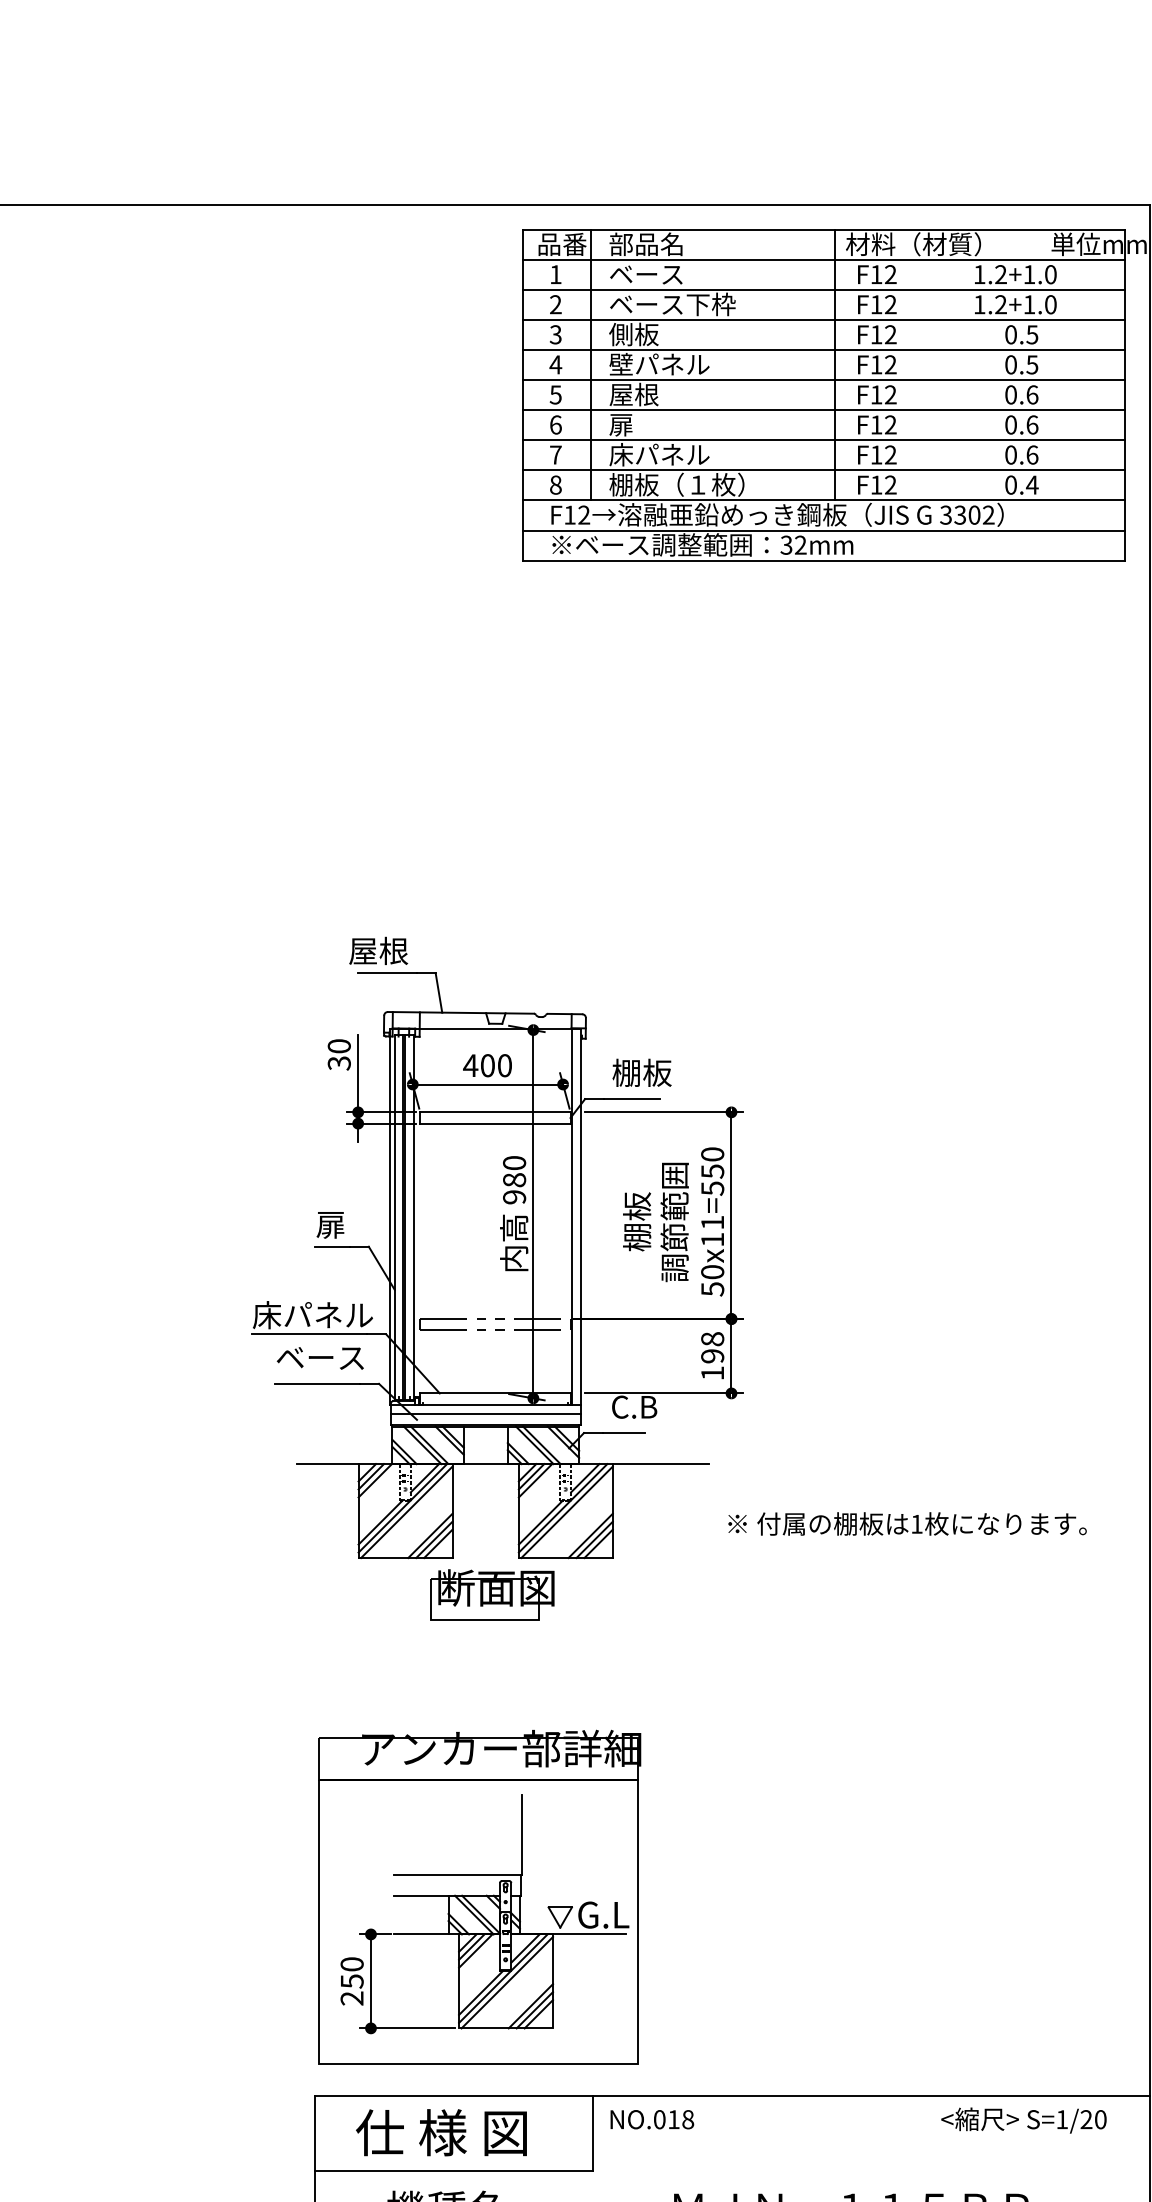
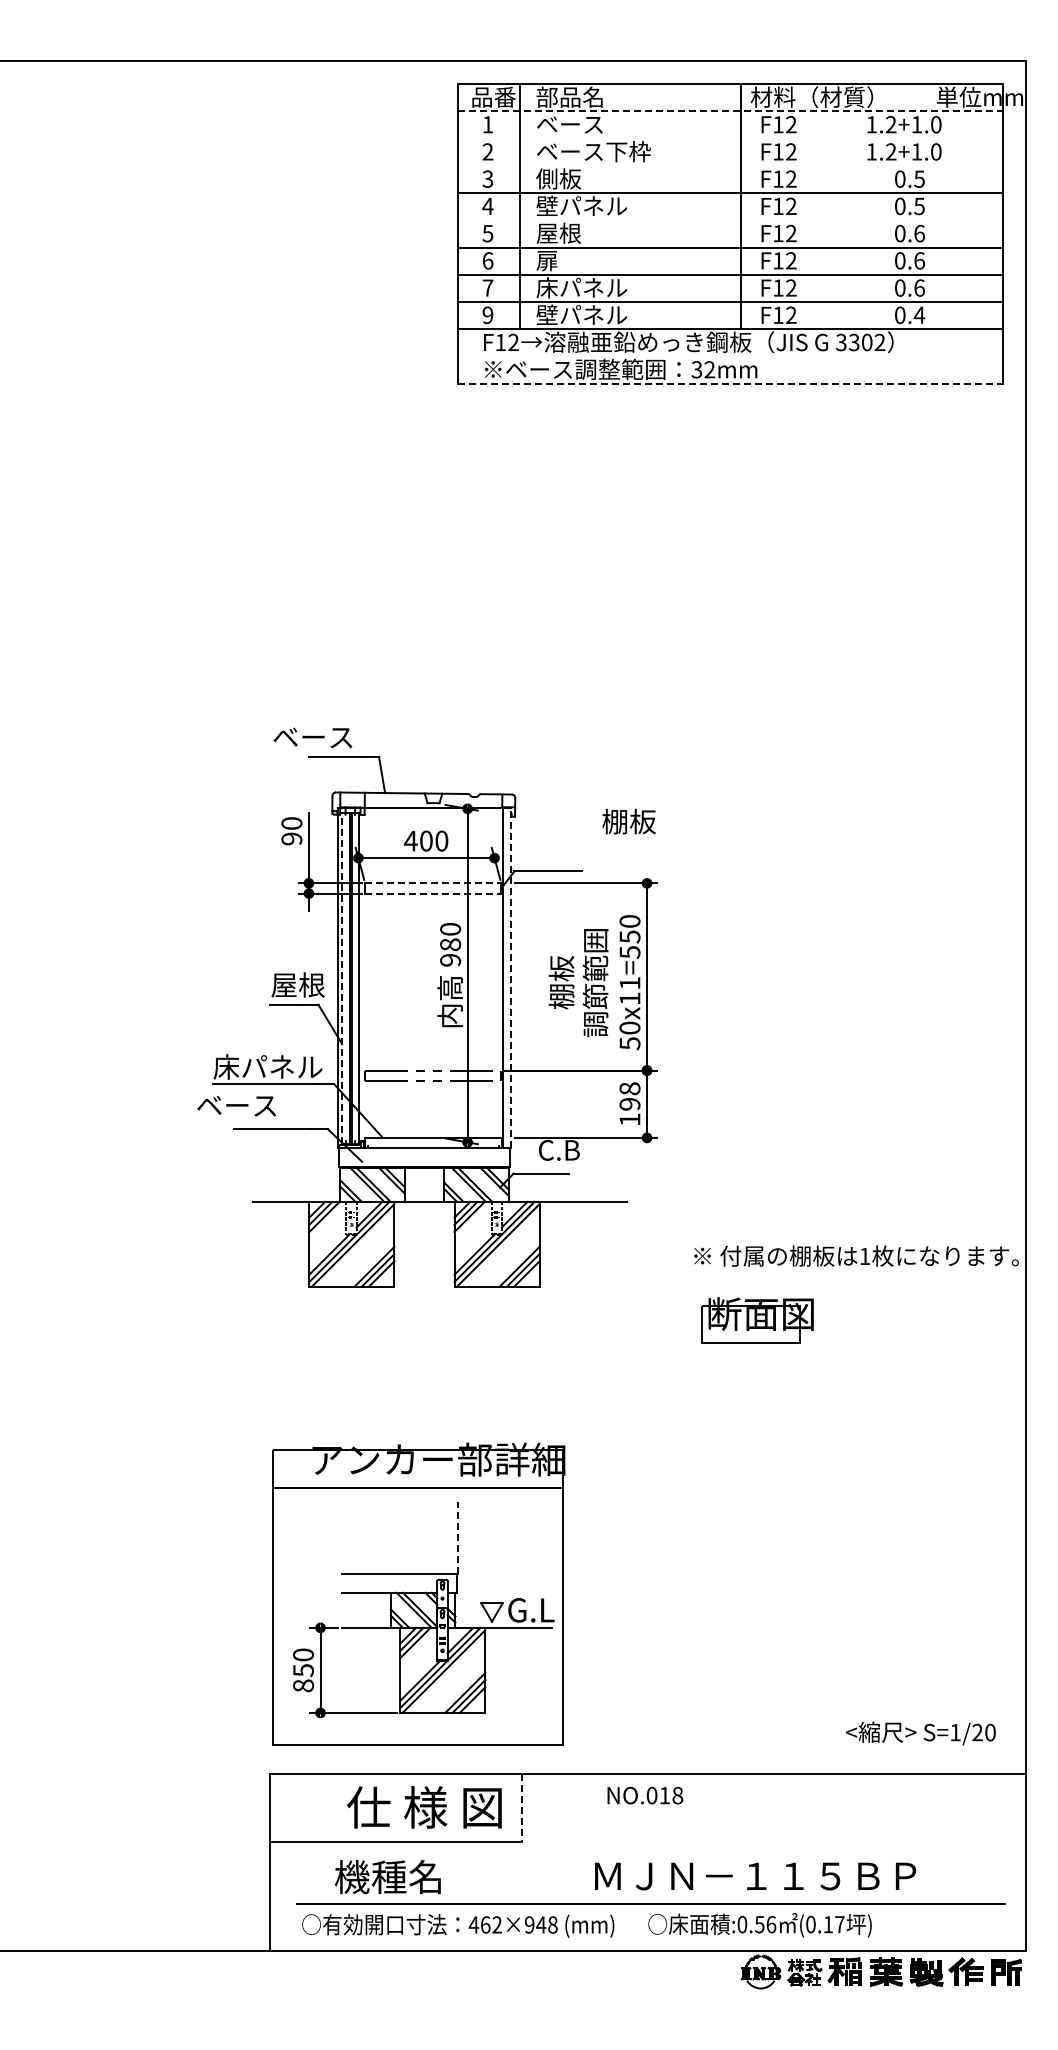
line: (824, 260) -> (731, 111), solid -> dashed
line: (823, 289) -> (730, 138), removed
line: (823, 319) -> (730, 165), removed
line: (823, 380) -> (730, 220), removed
text: (676, 484) -> (597, 314), 棚板（１枚） -> 壁パネル
text: (555, 485) -> (487, 315), 8 -> 9
line: (823, 530) -> (730, 356), removed
line: (824, 560) -> (731, 383), solid -> dashed
text: (363, 950) -> (313, 736), 屋根 -> ベース
text: (338, 1062) -> (291, 838), 30 -> 90
text: (641, 1072) -> (628, 821), moved
line: (495, 1112) -> (433, 883), solid -> dashed
line: (495, 1123) -> (433, 893), solid -> dashed
line: (395, 1216) -> (342, 977), solid -> dashed
line: (581, 1216) -> (511, 977), solid -> dashed
text: (345, 1224) -> (297, 984), 扉 -> 屋根
text: (320, 1358) -> (236, 1106), moved
line: (485, 1413) -> (424, 1156), removed
text: (907, 1523) -> (856, 1255), moved
part: (492, 1595) -> (757, 1320), moved
line: (522, 1834) -> (457, 1537), solid -> dashed
text: (352, 1998) -> (303, 1685), 250 -> 850
text: (652, 2119) -> (645, 1795), moved
text: (1023, 2120) -> (920, 1733), moved
text: (441, 2132) -> (424, 1807), moved
line: (592, 2133) -> (521, 1808), solid -> dashed

